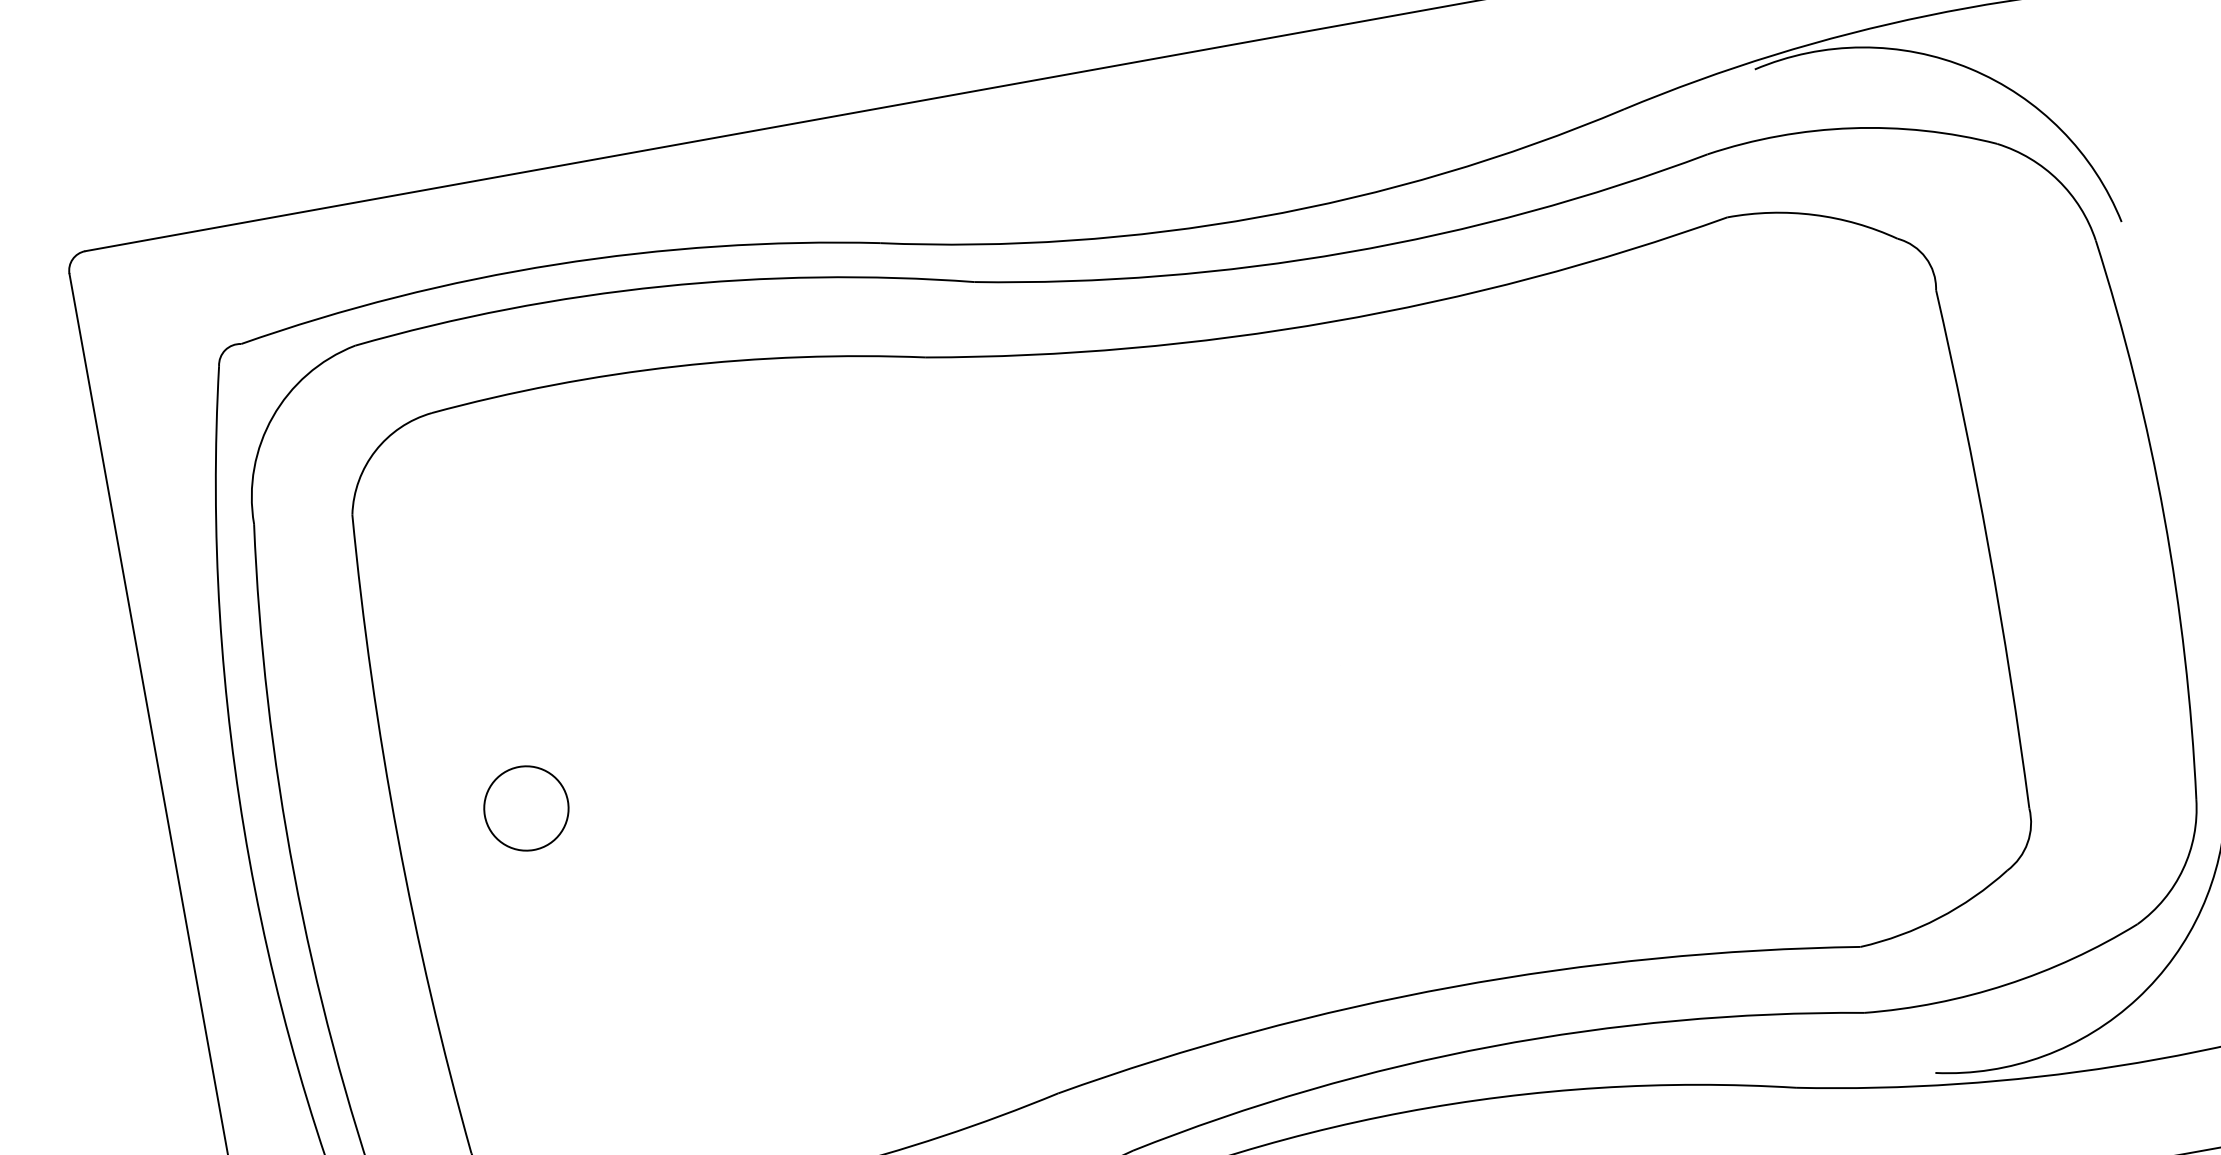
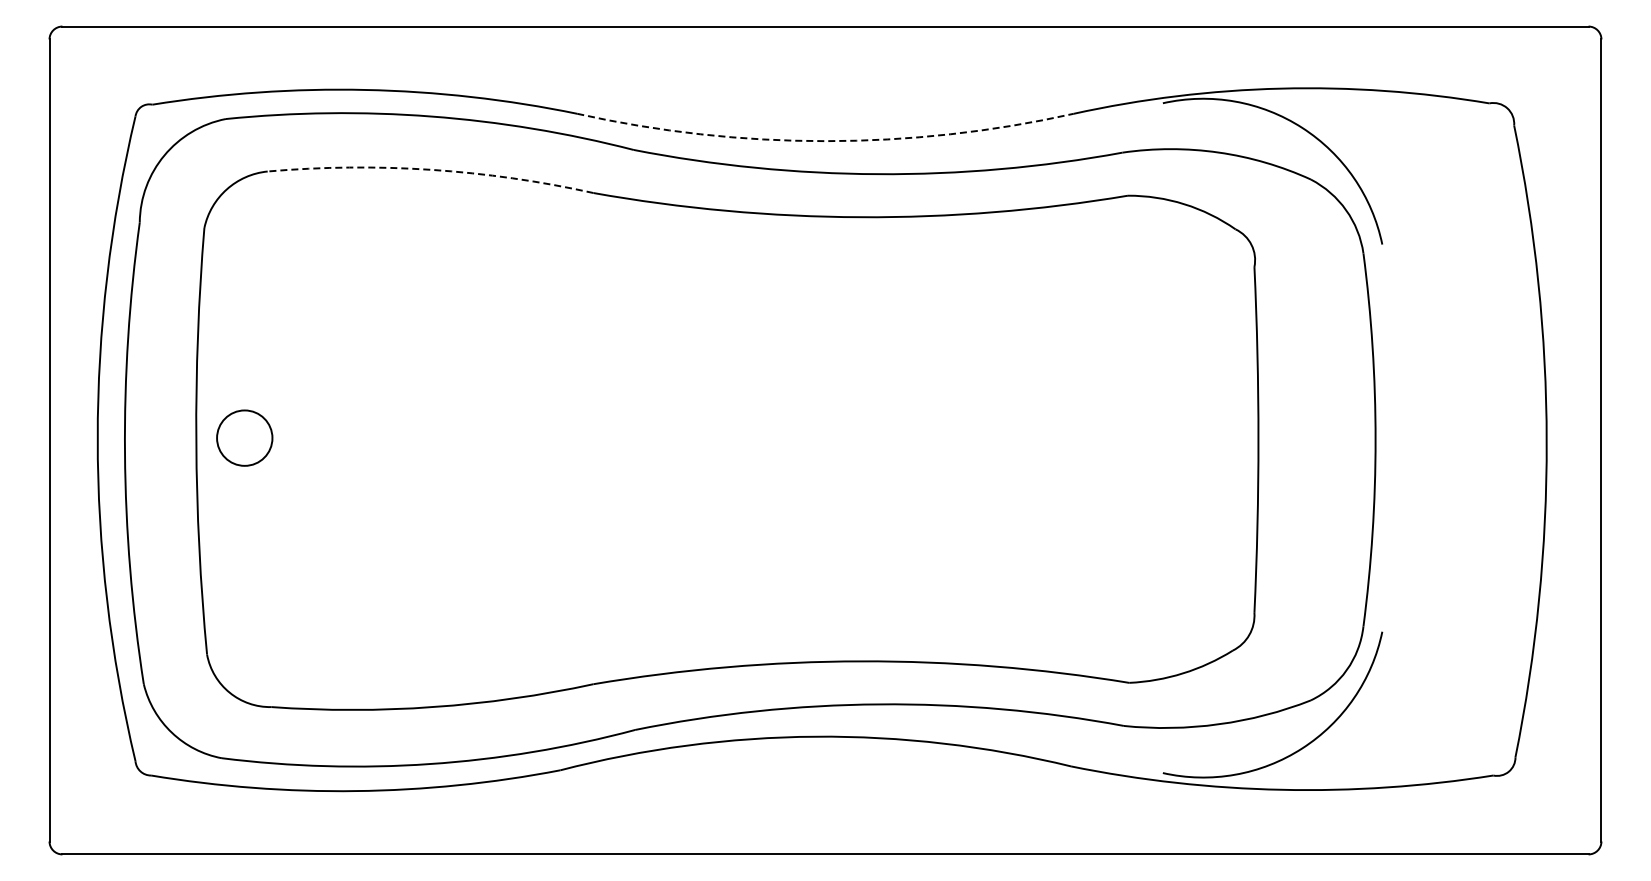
arc: (1259, 217) -> (825, 141), solid -> dashed
arc: (676, 365) -> (431, 169), solid -> dashed
circle: (525, 807) -> (244, 437), moved

